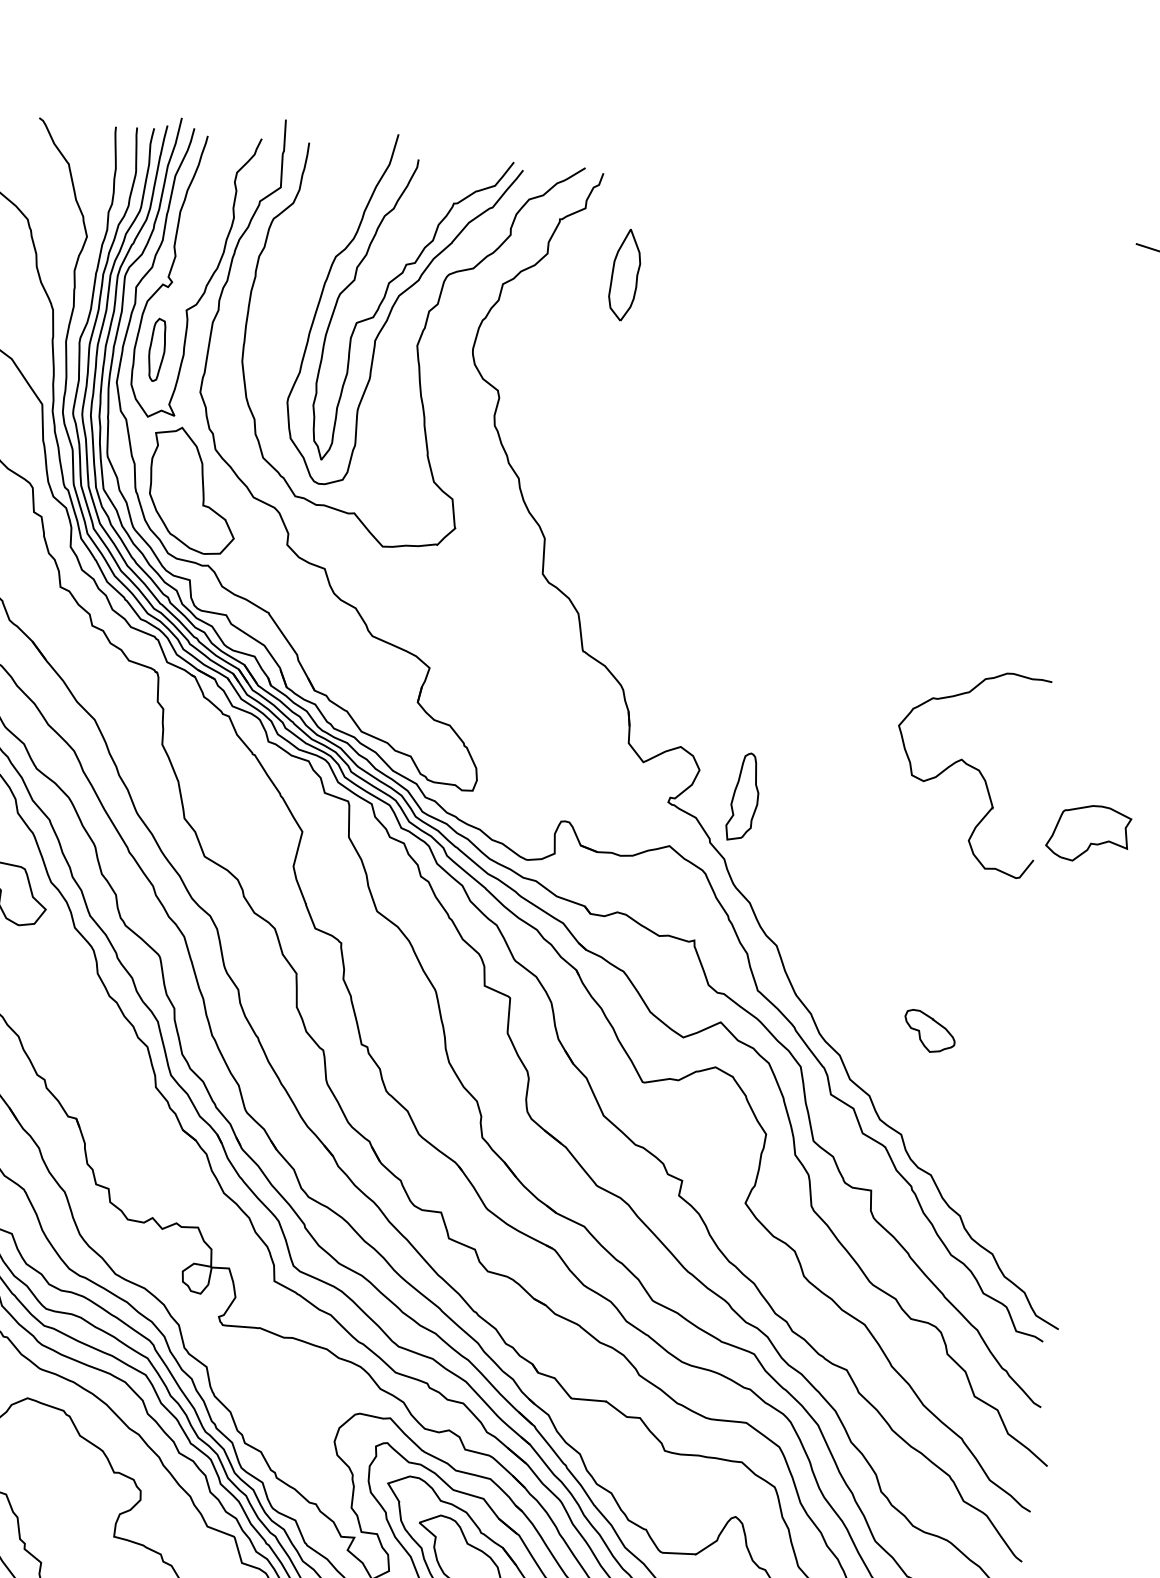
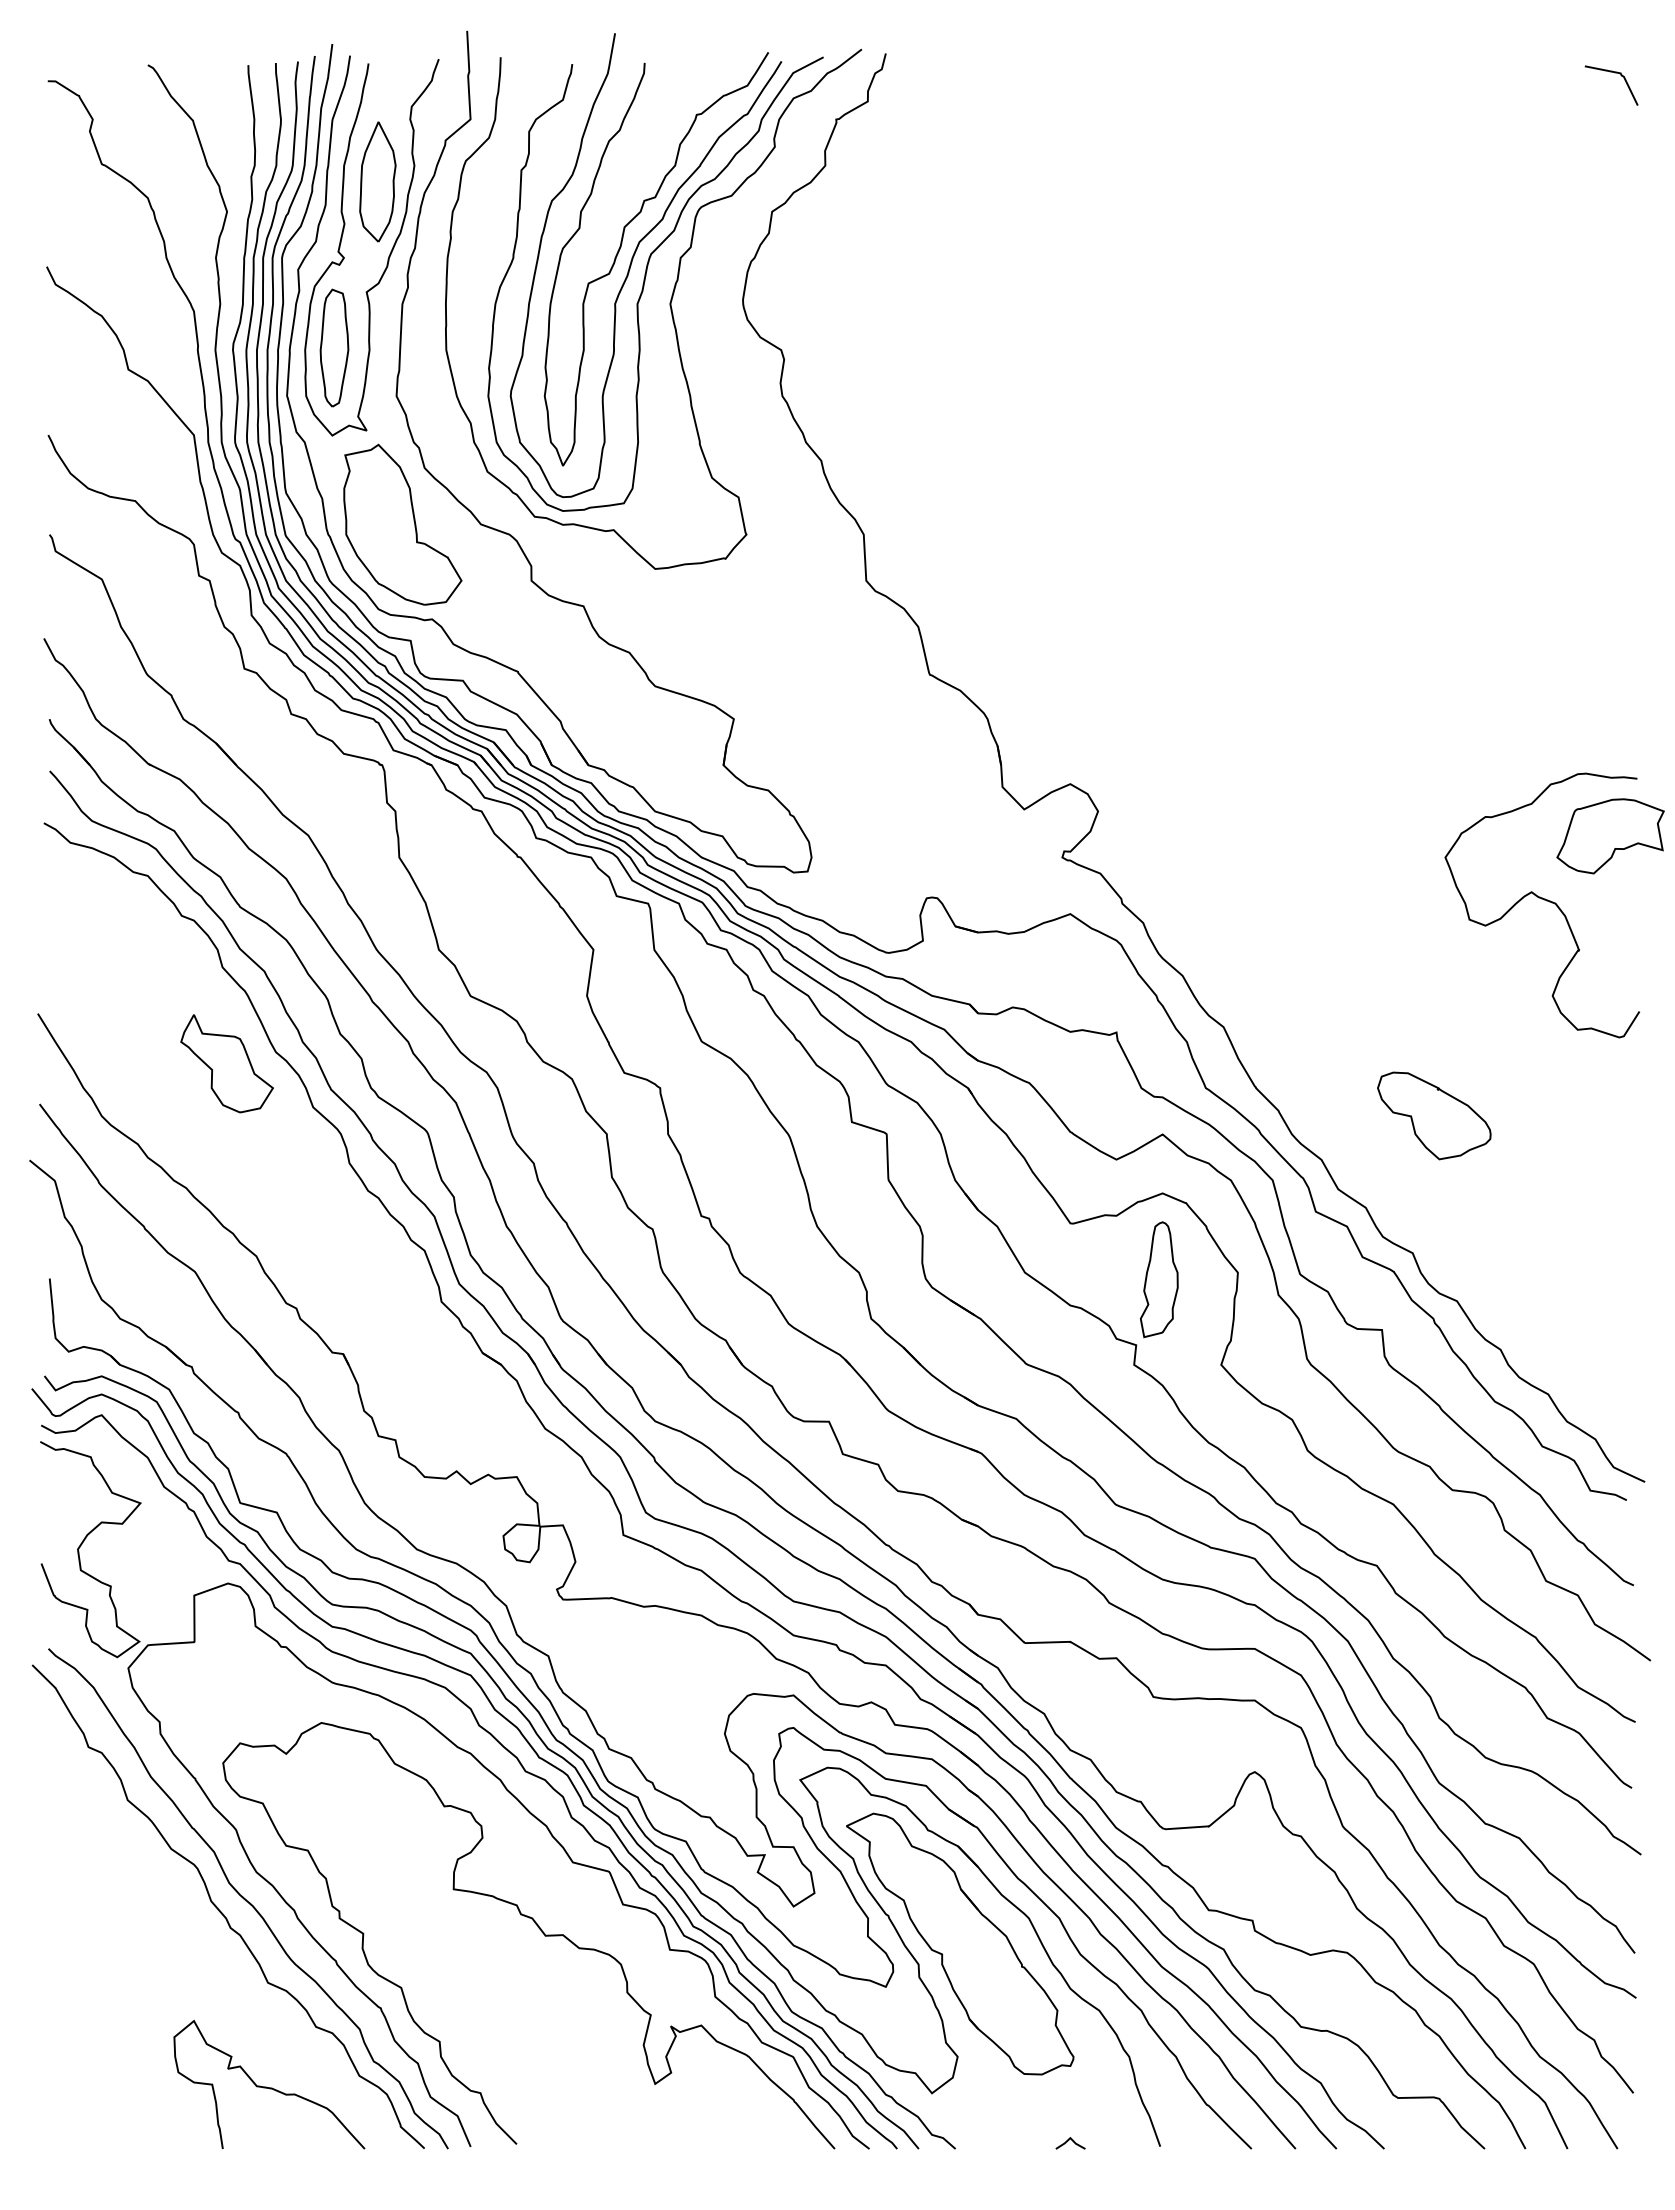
part: (624, 274) -> (377, 181), moved
curve: (400, 326) -> (645, 281), added
part: (157, 349) -> (334, 347), size x1.43
curve: (970, 767) -> (1544, 900), moved
part: (744, 796) -> (1159, 1279), moved
part: (929, 1031) -> (1434, 1115), size x1.67

